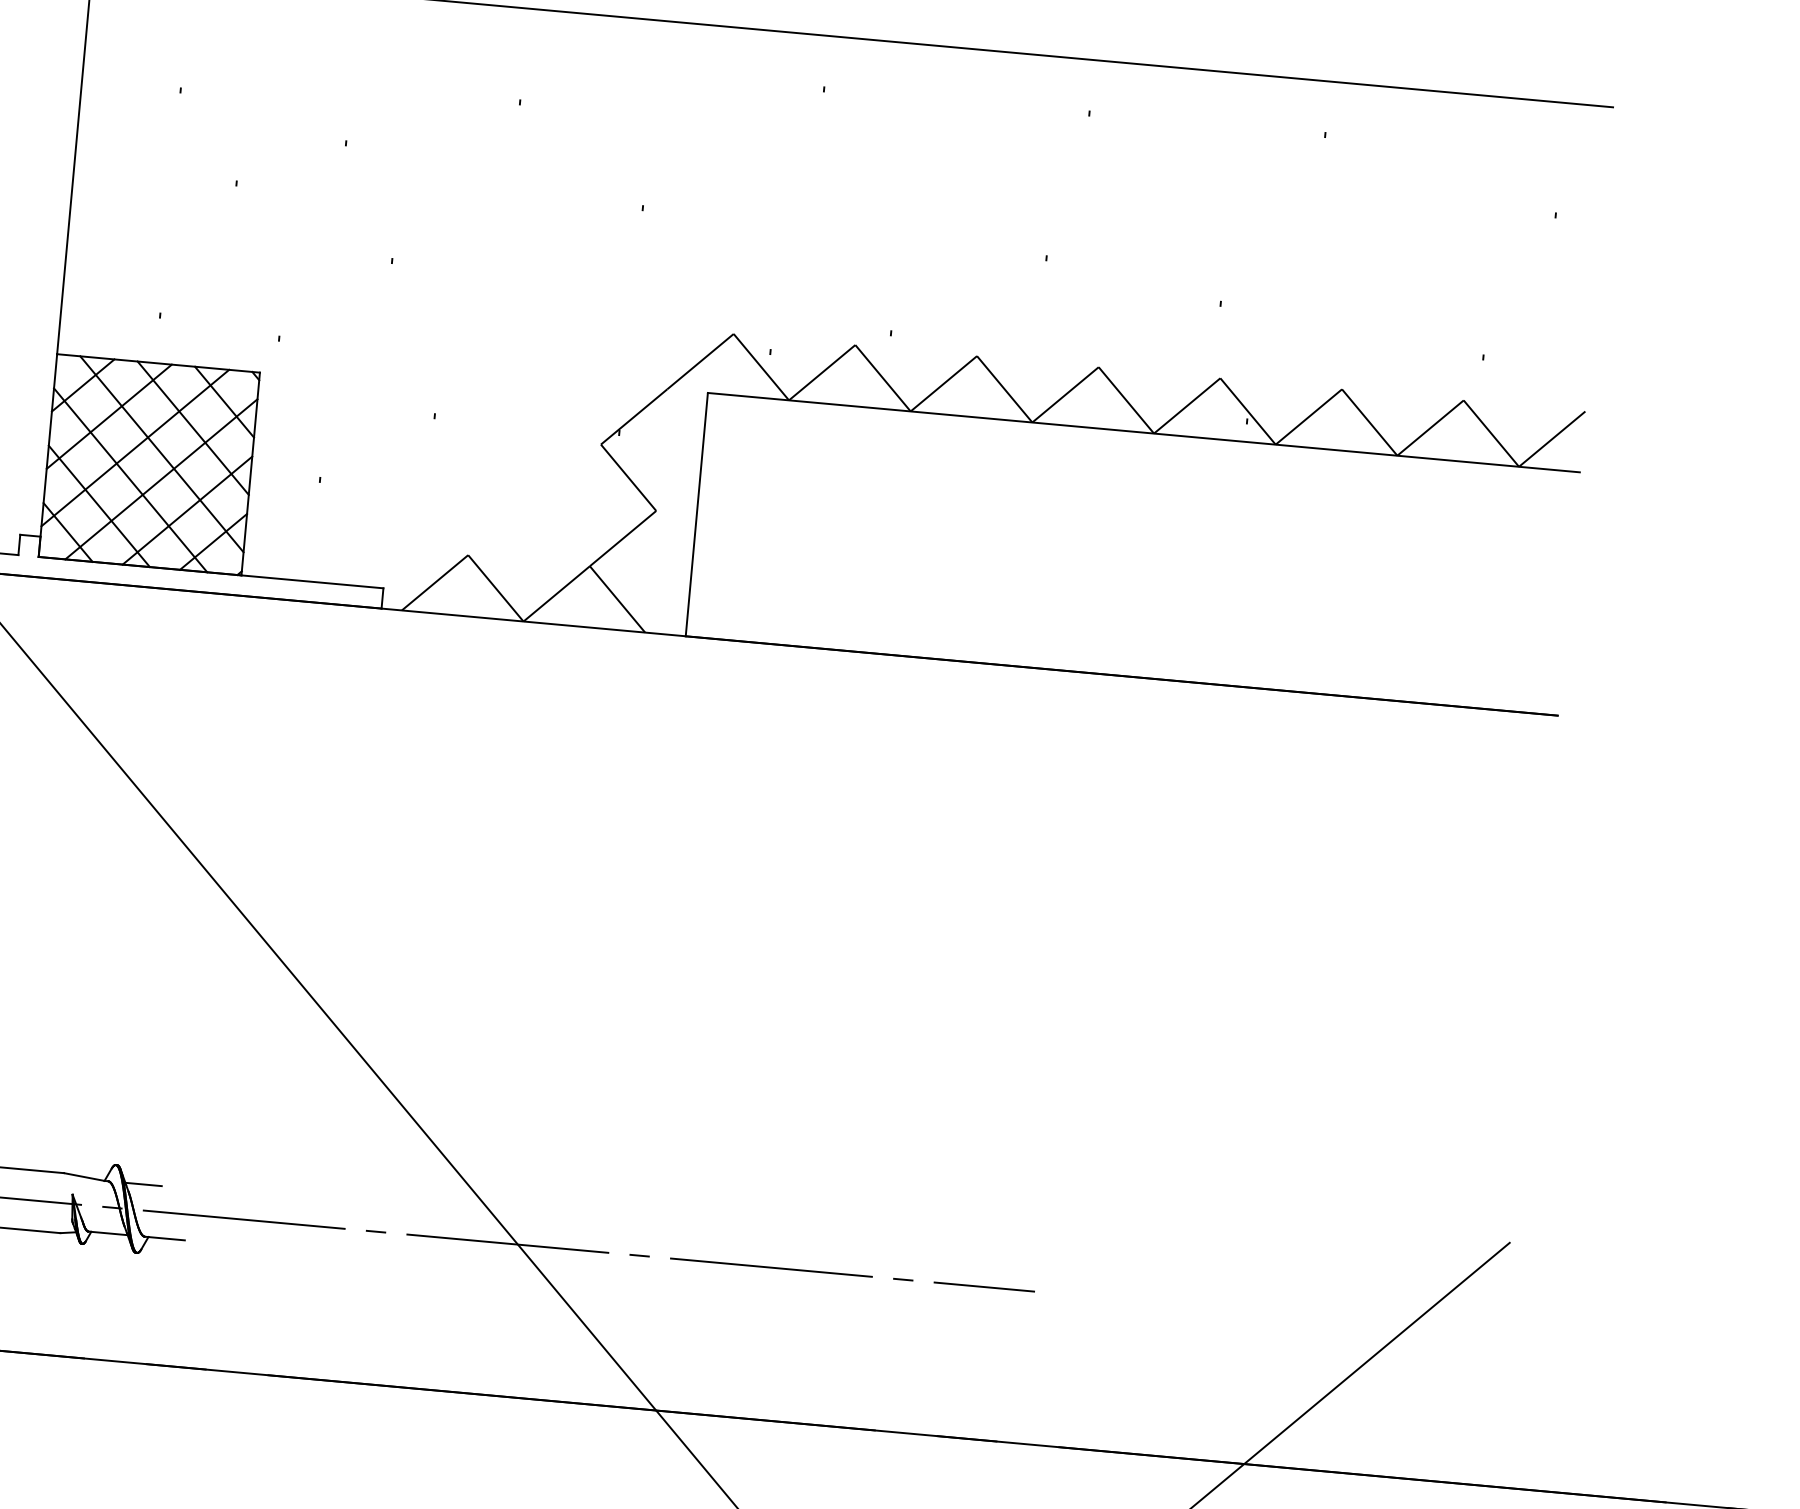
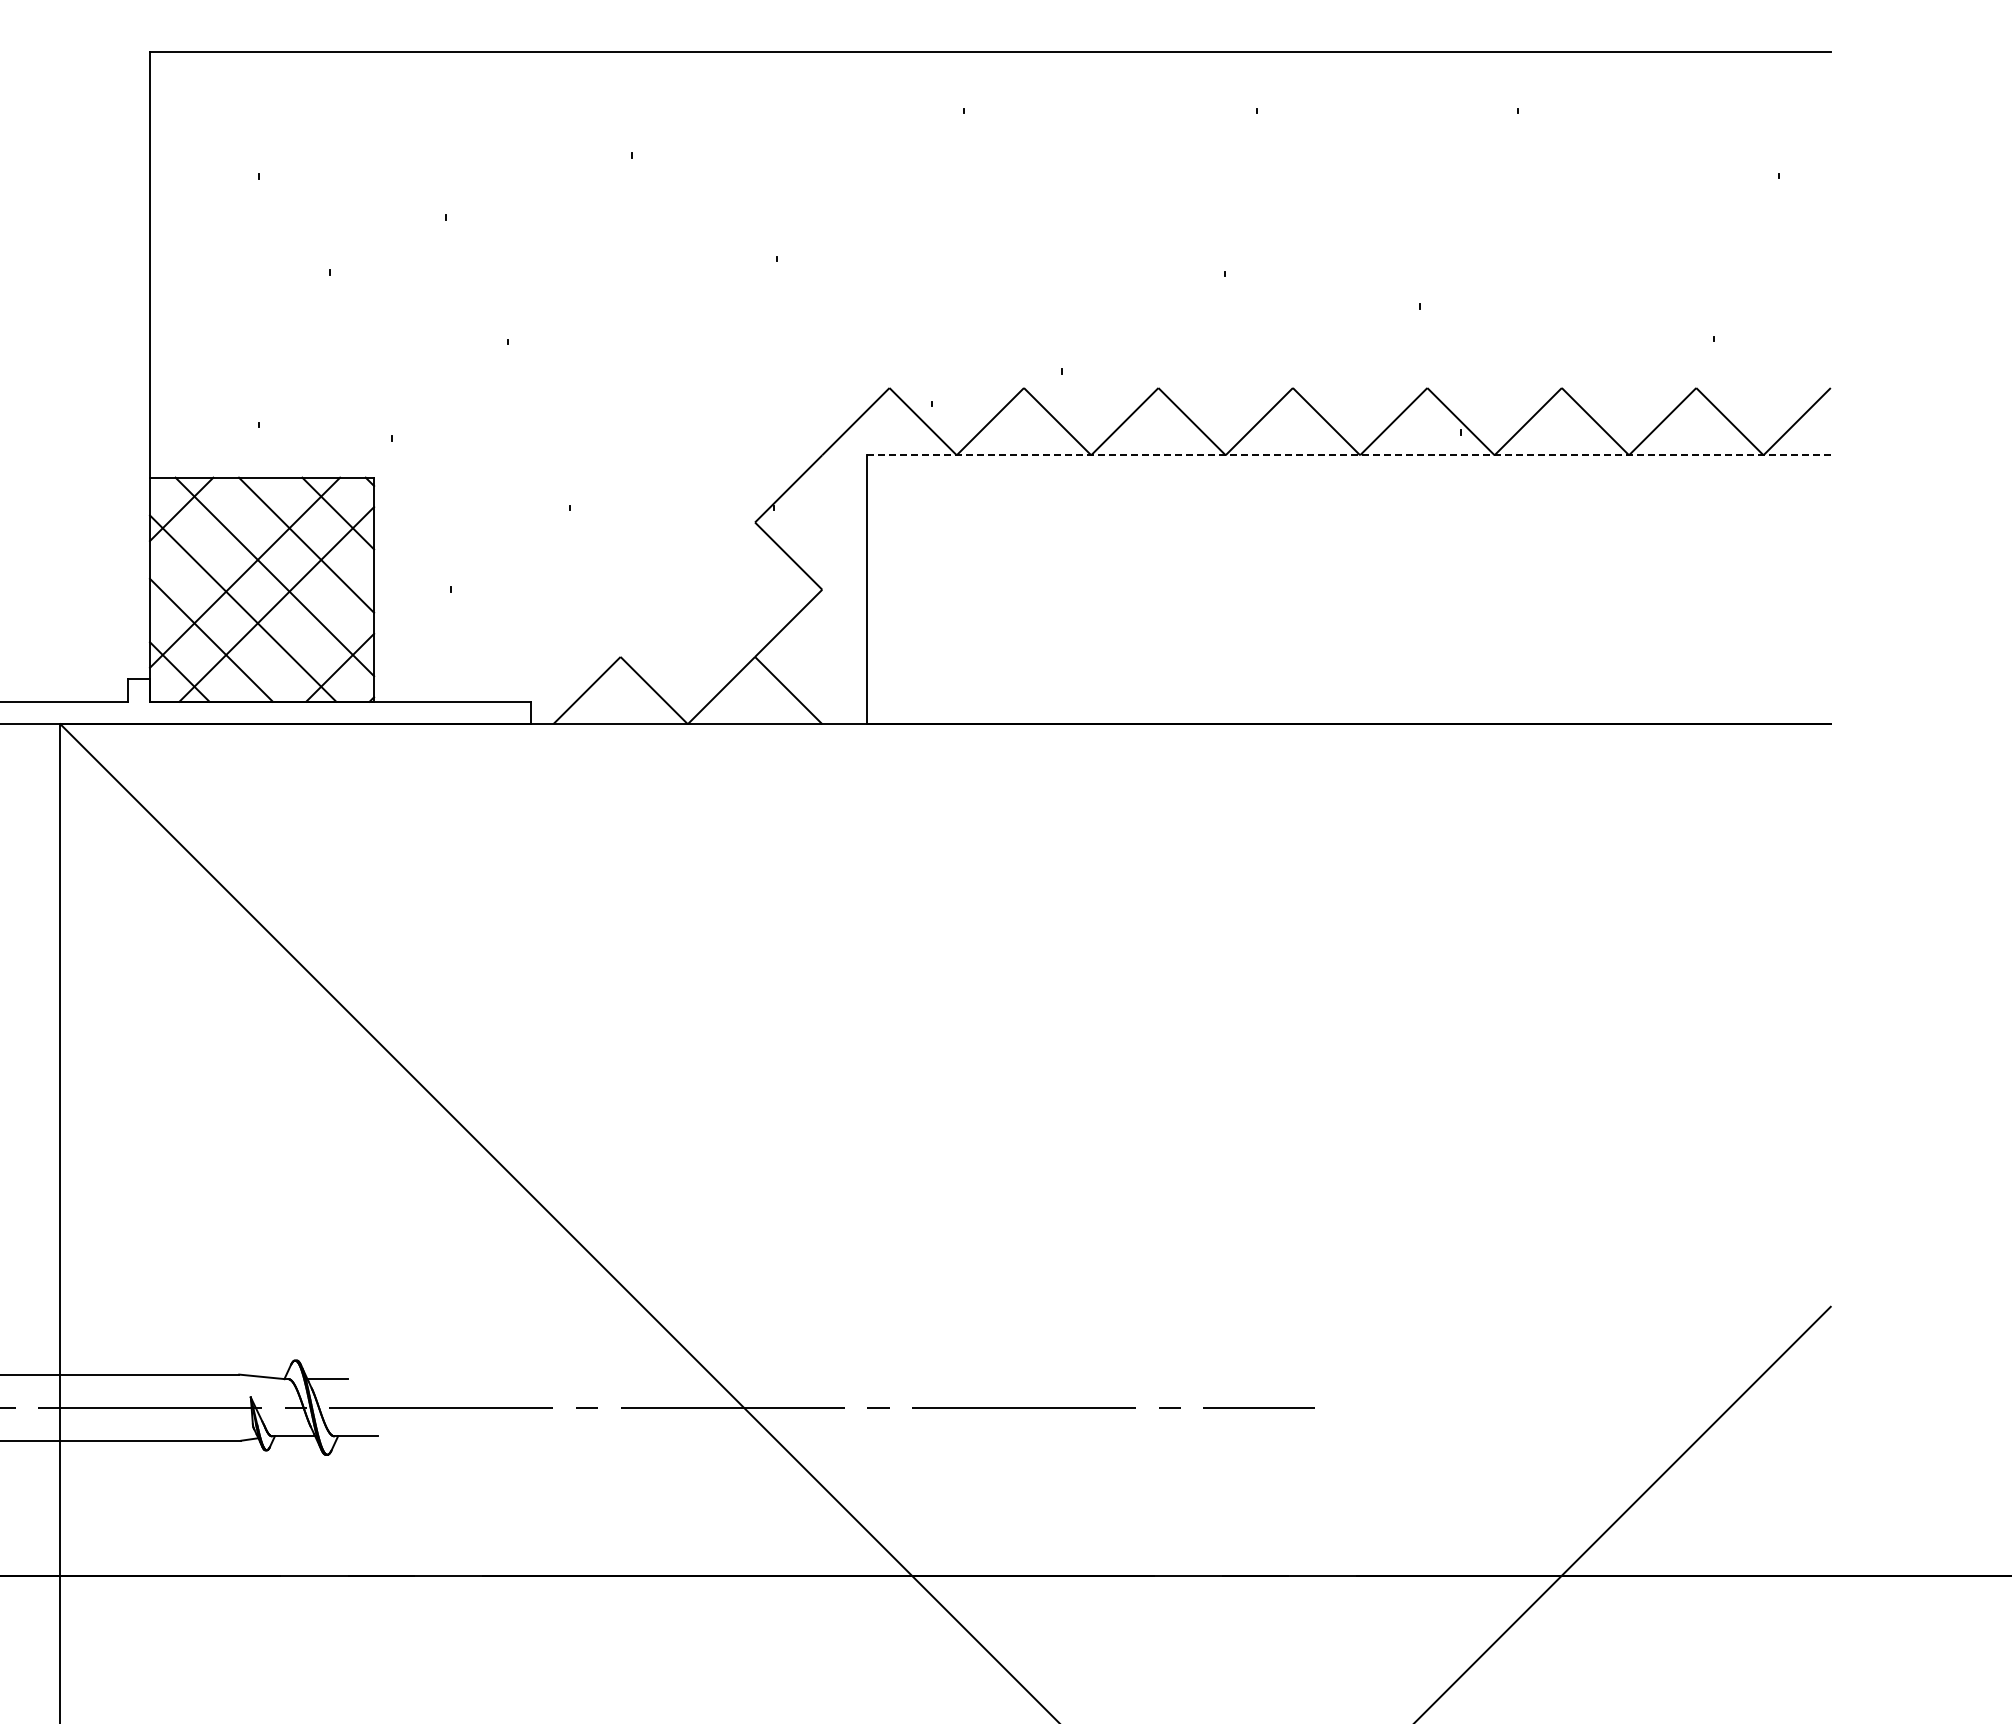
line: (108, 416) -> (212, 540), removed
line: (1143, 432) -> (1348, 455), solid -> dashed
line: (187, 510) -> (308, 635), removed

